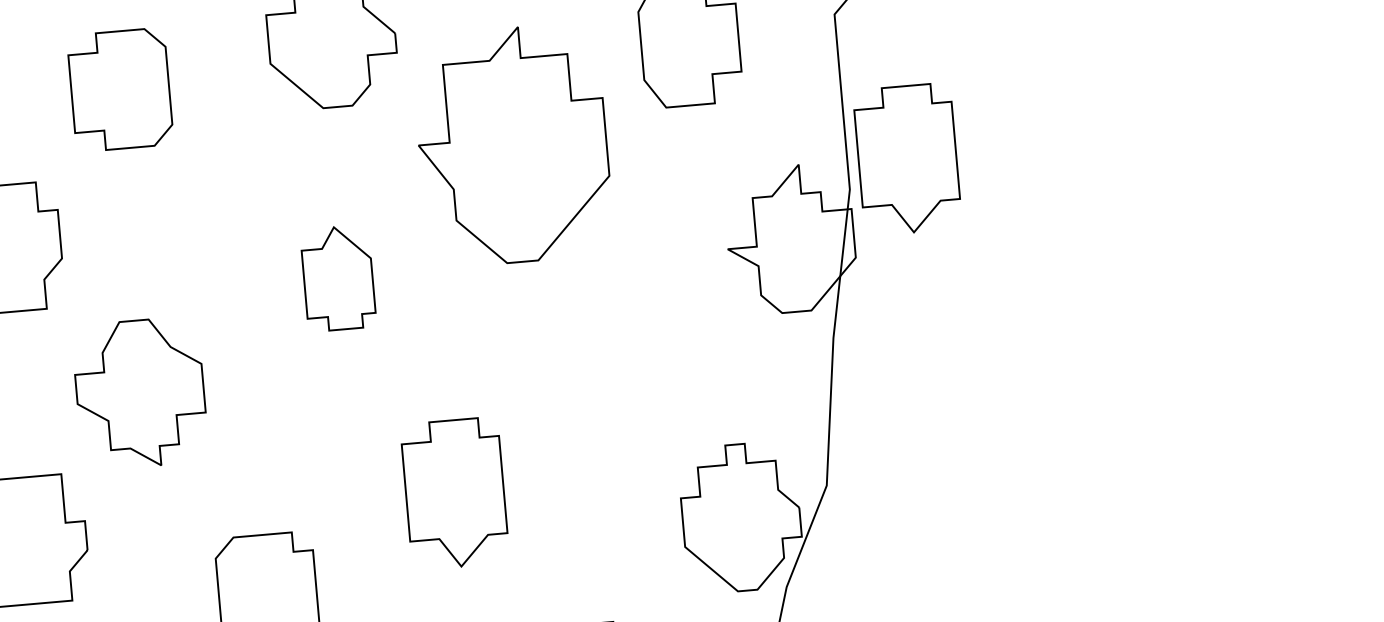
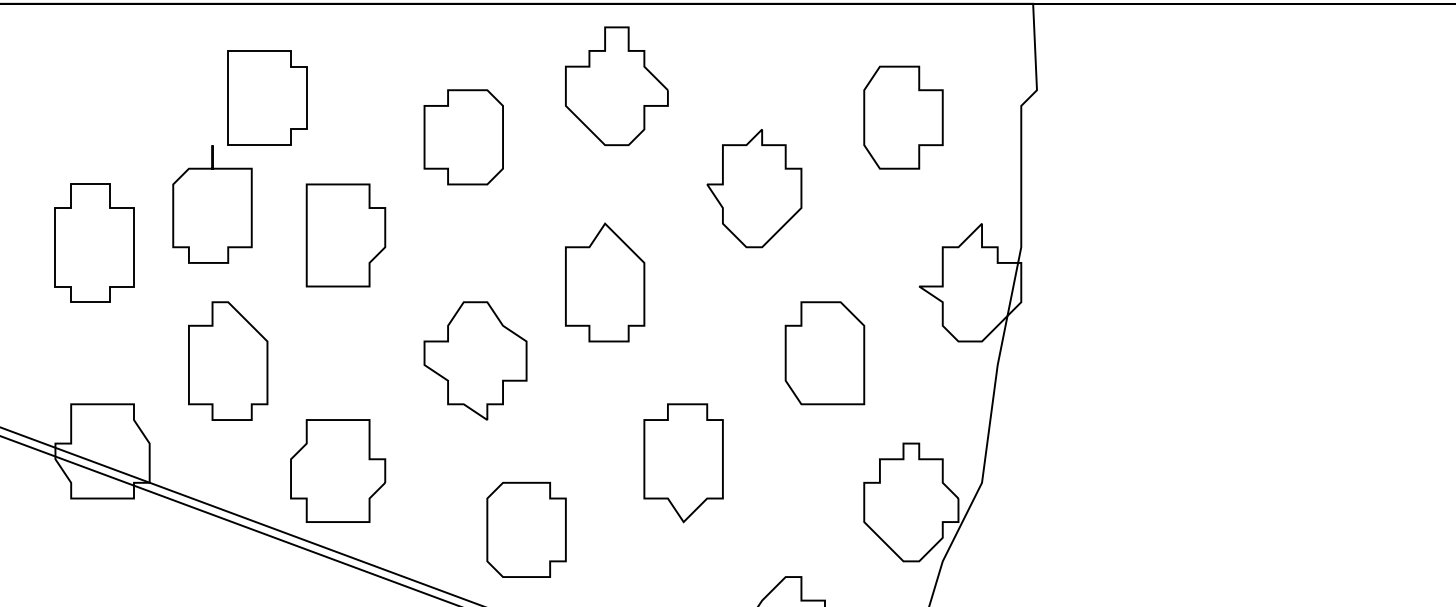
part: (120, 90) -> (463, 137), moved
part: (513, 145) -> (754, 188), size x0.62
part: (907, 159) -> (1069, 227), removed
part: (338, 278) -> (605, 282), size x1.43
part: (617, 342) -> (824, 353), added
part: (140, 392) -> (475, 360), moved

